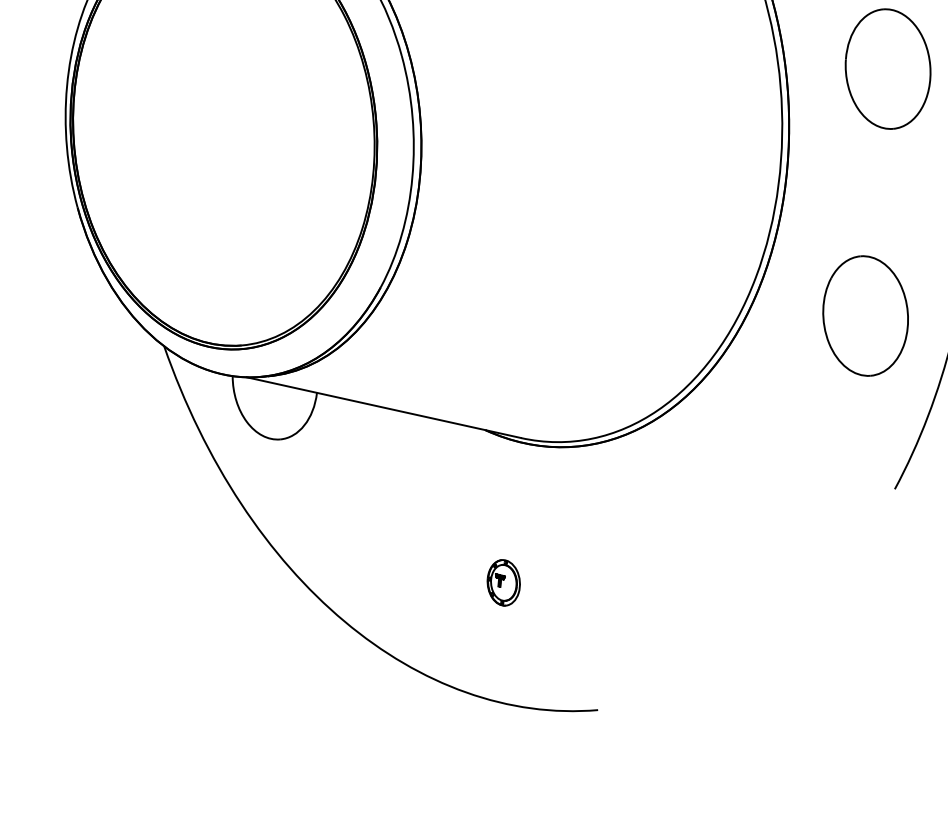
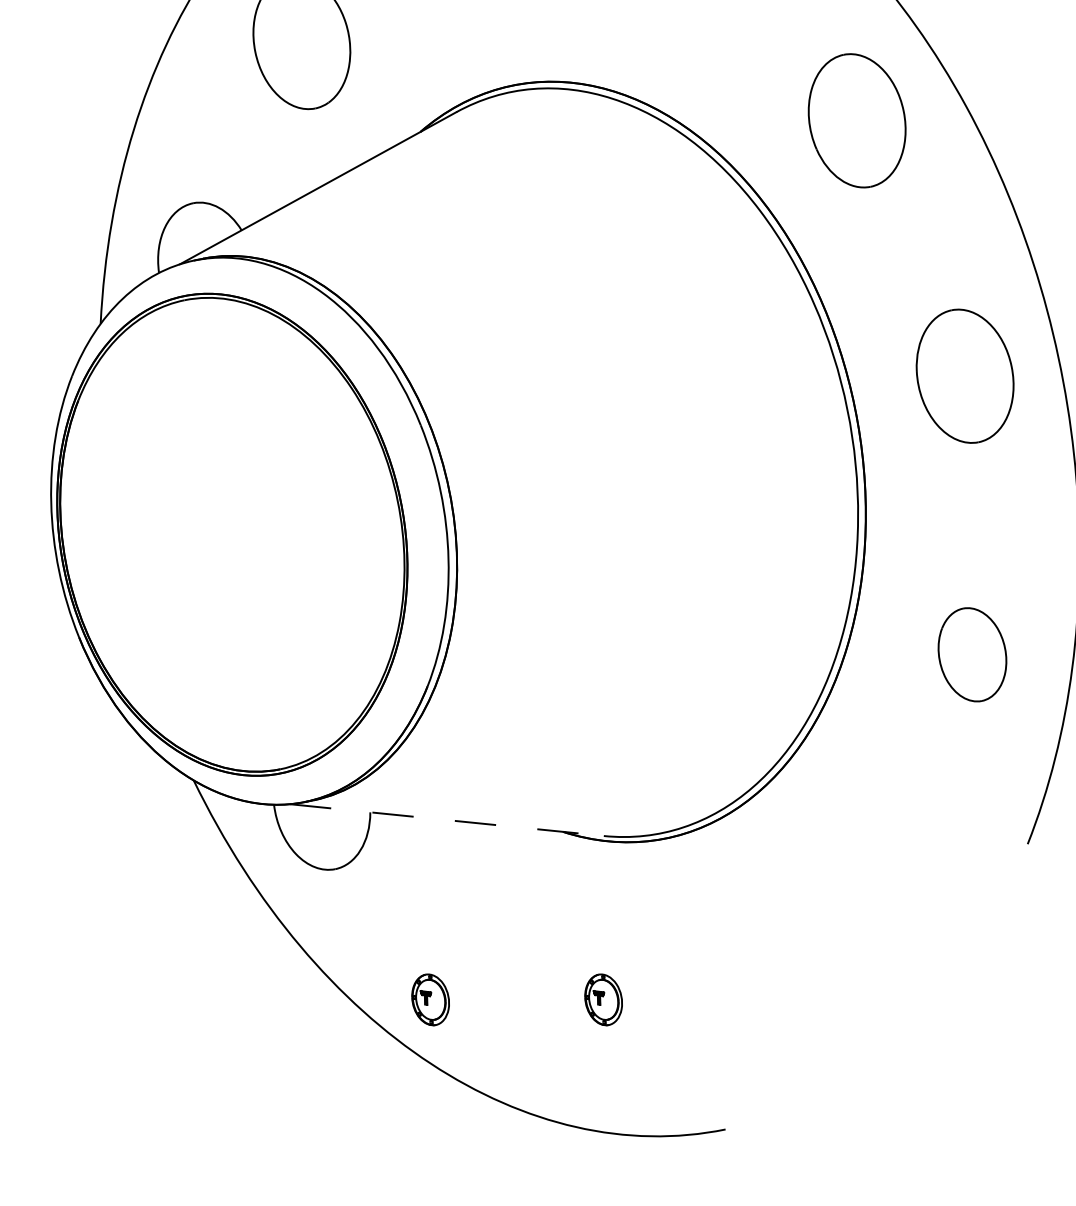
part: (865, 315) -> (972, 654), size x0.7
line: (383, 407) -> (446, 820), solid -> dashed
part: (350, 564) -> (430, 999), added

